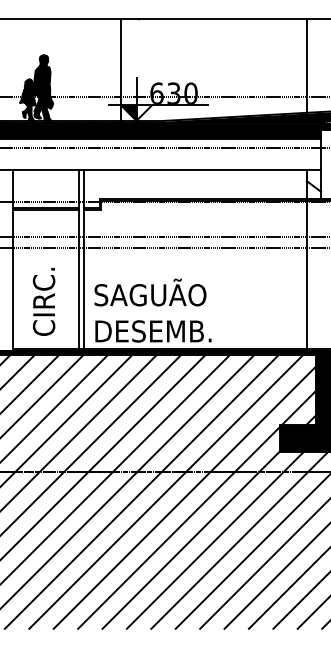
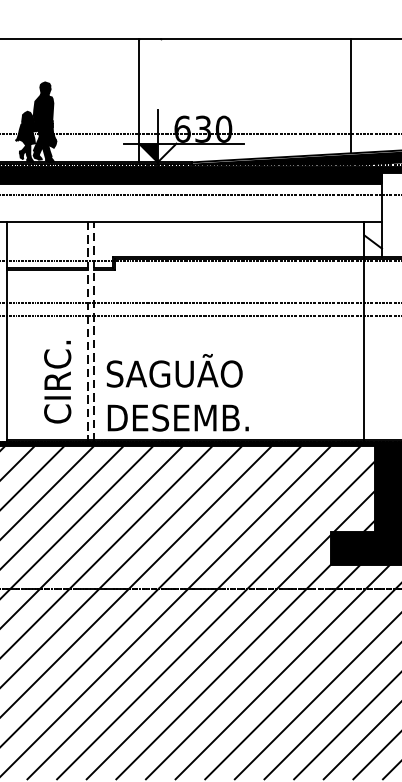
line: (306, 66) -> (350, 96), moved
line: (78, 260) -> (87, 331), solid -> dashed
line: (84, 260) -> (94, 331), solid -> dashed
text: (43, 301) -> (56, 381), moved

